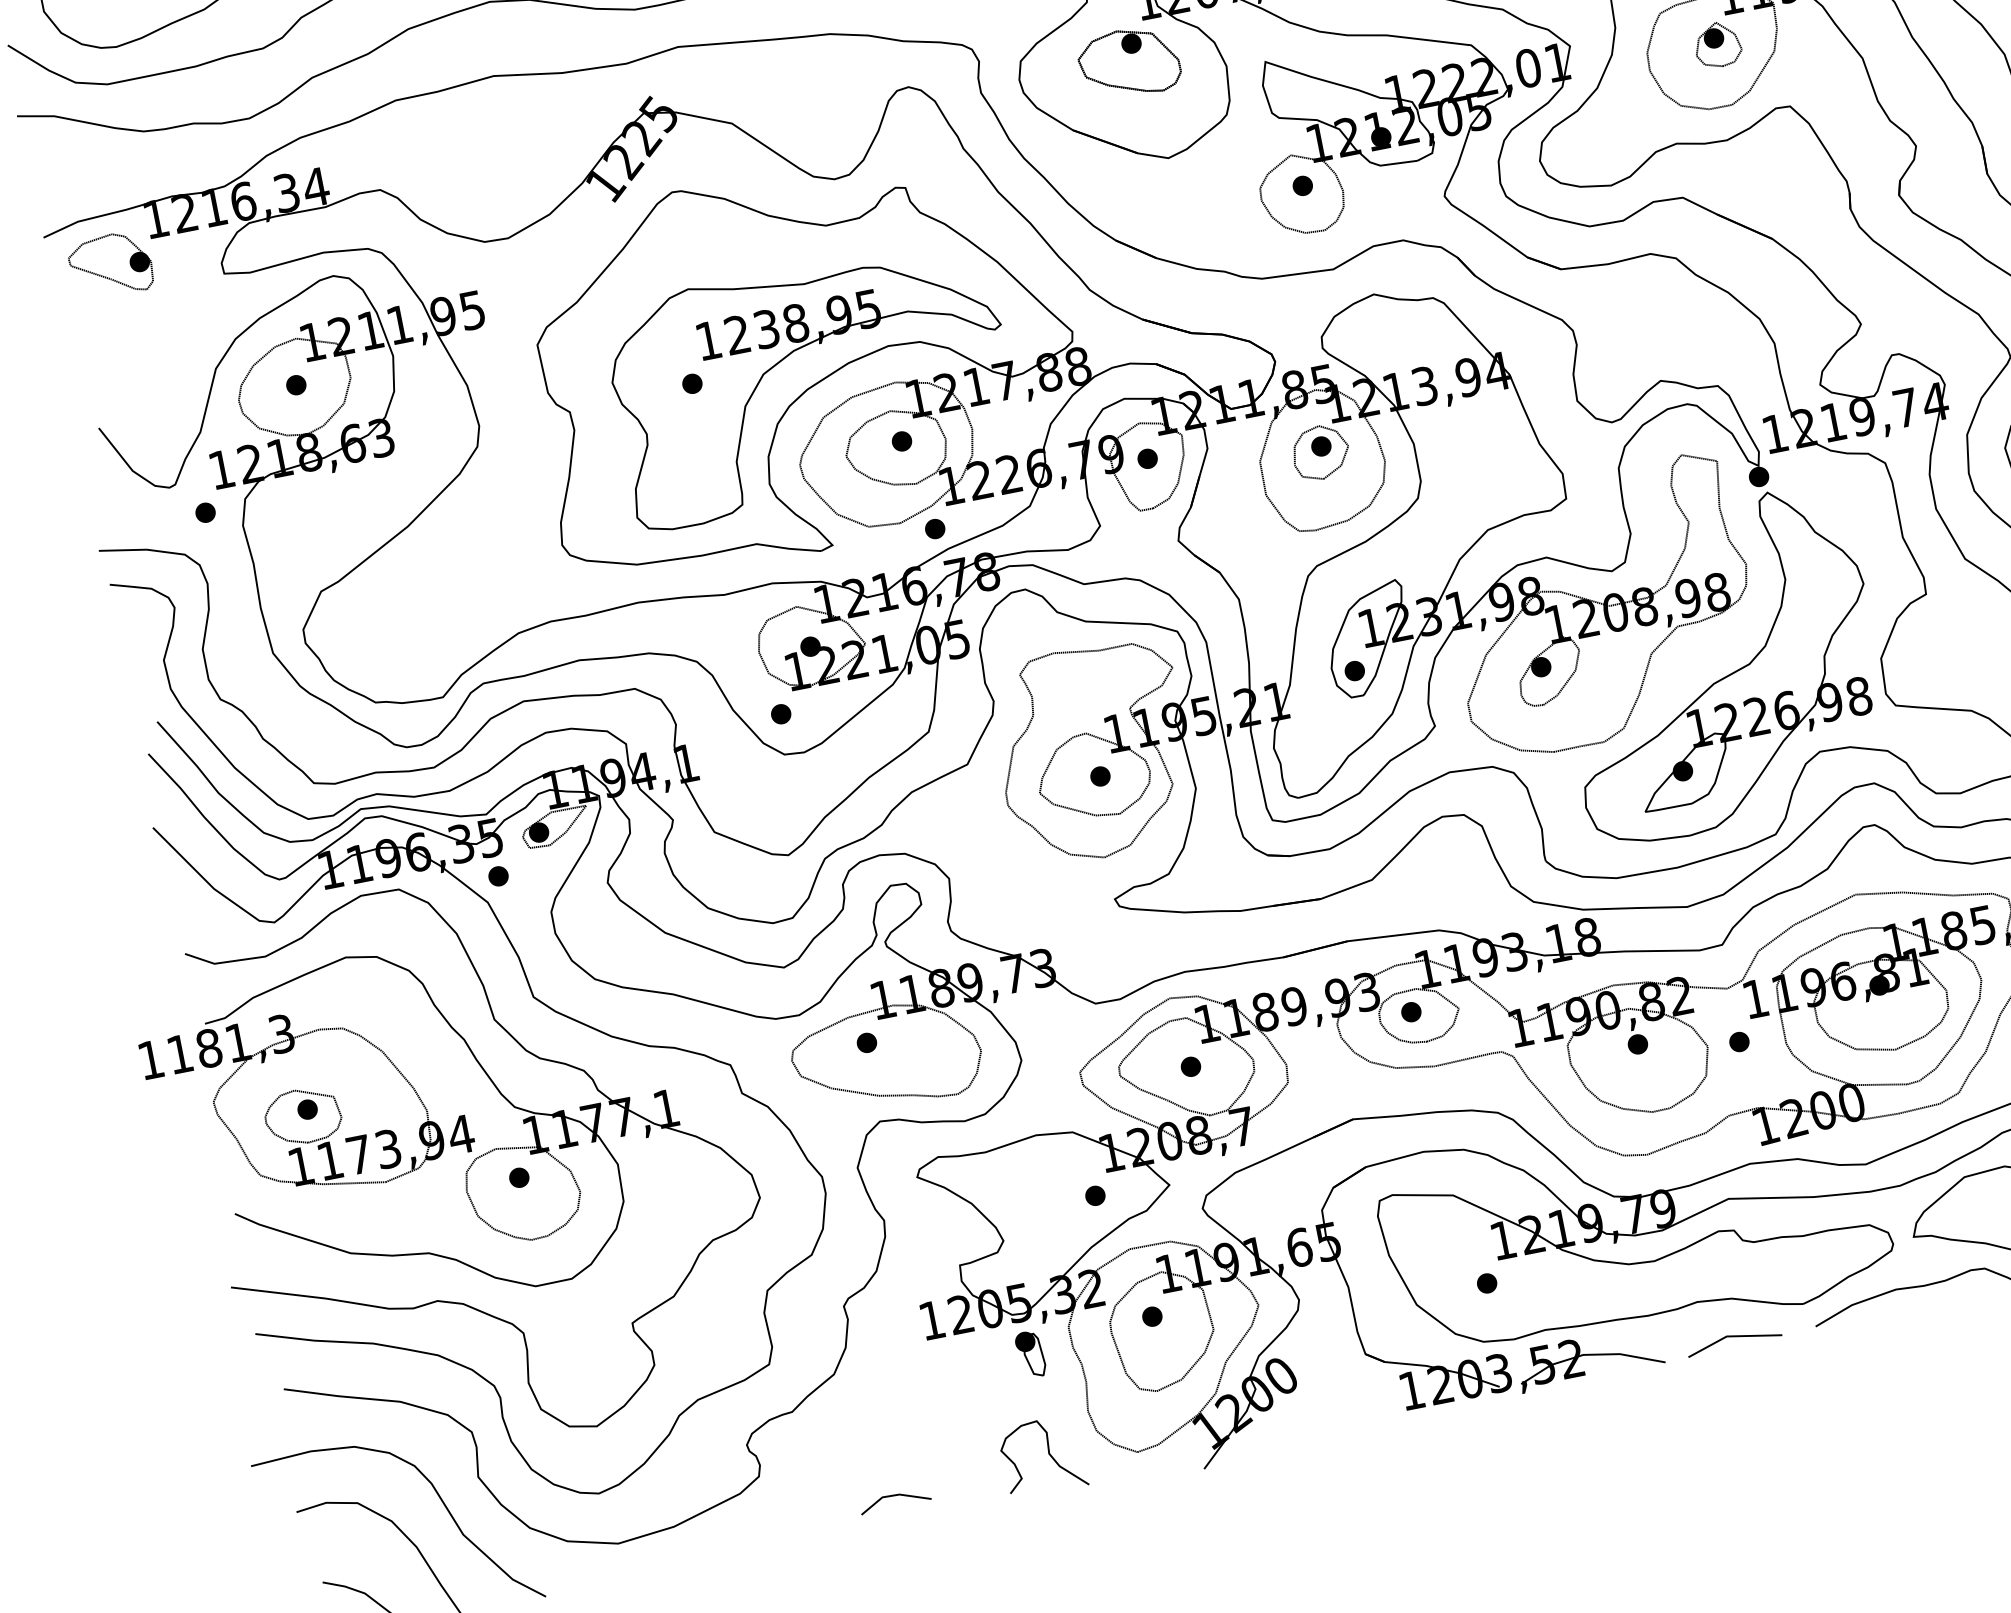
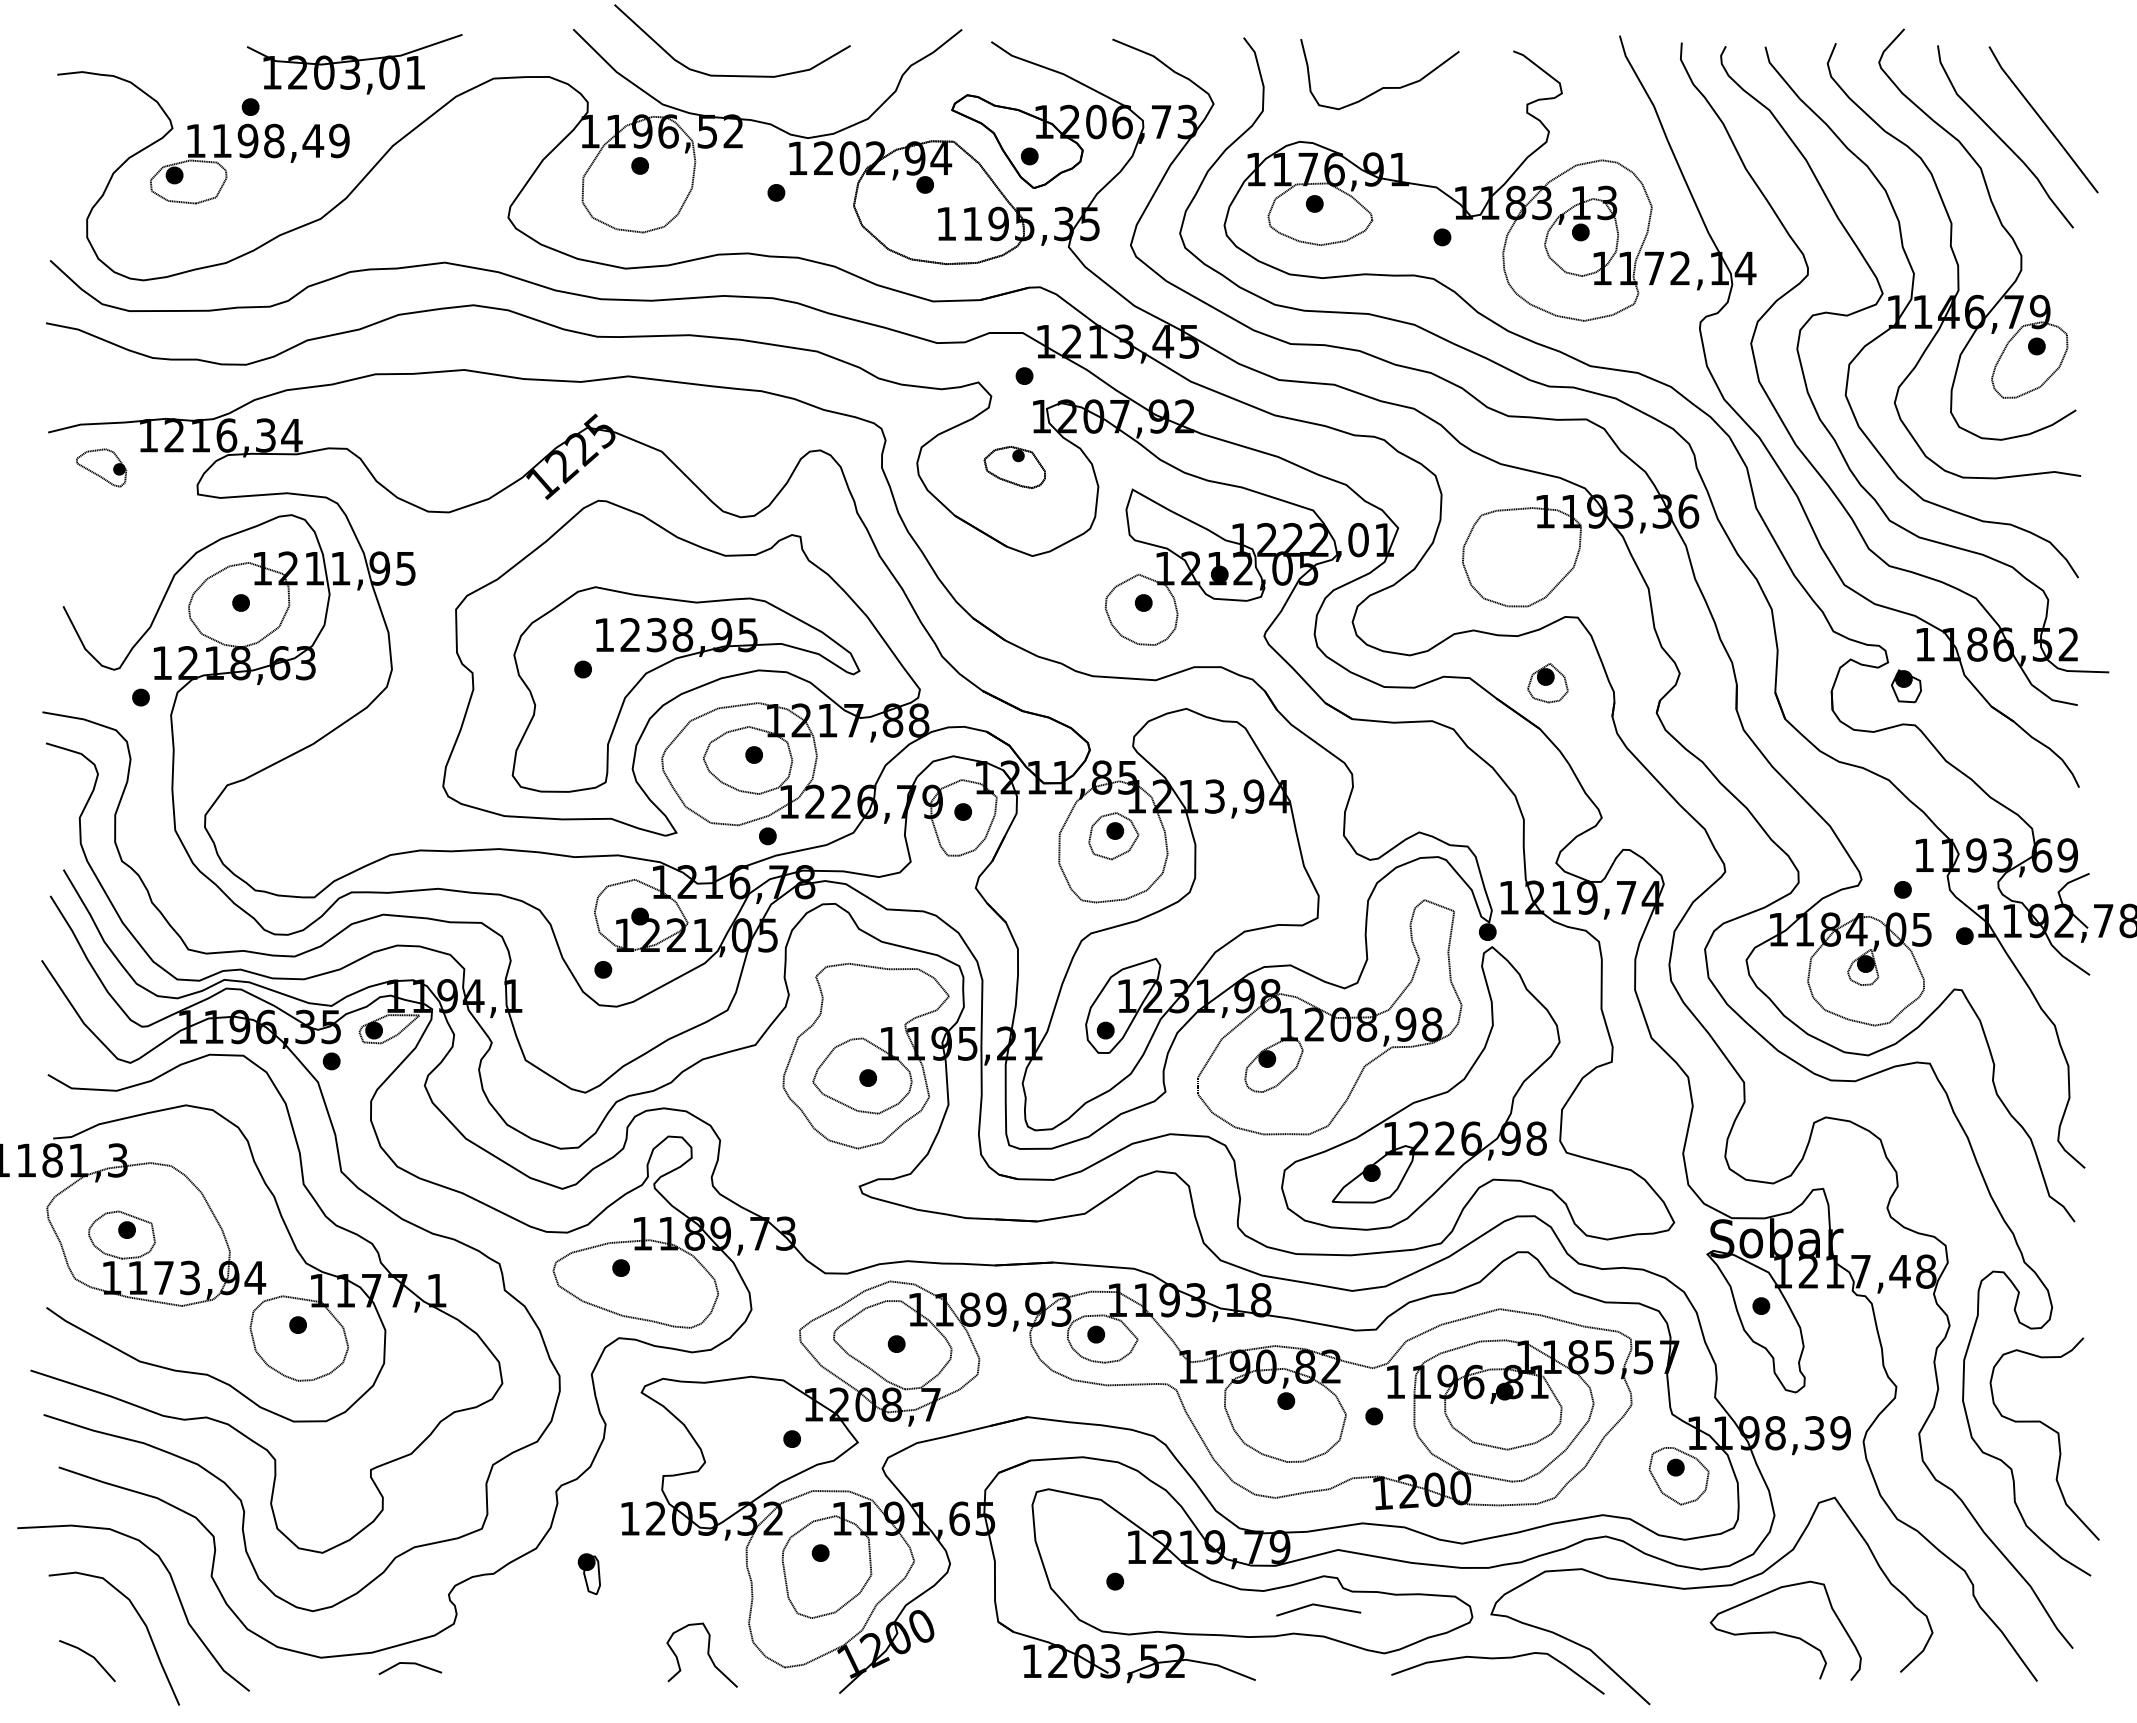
part: (1717, 45) -> (1547, 683), moved
part: (1128, 63) -> (1014, 467), size x0.7
part: (110, 264) -> (101, 467), size x0.7
line: (1733, 1337) -> (1318, 1606), moved
part: (1029, 1355) -> (588, 1574), moved
line: (894, 1496) -> (410, 1664), moved

